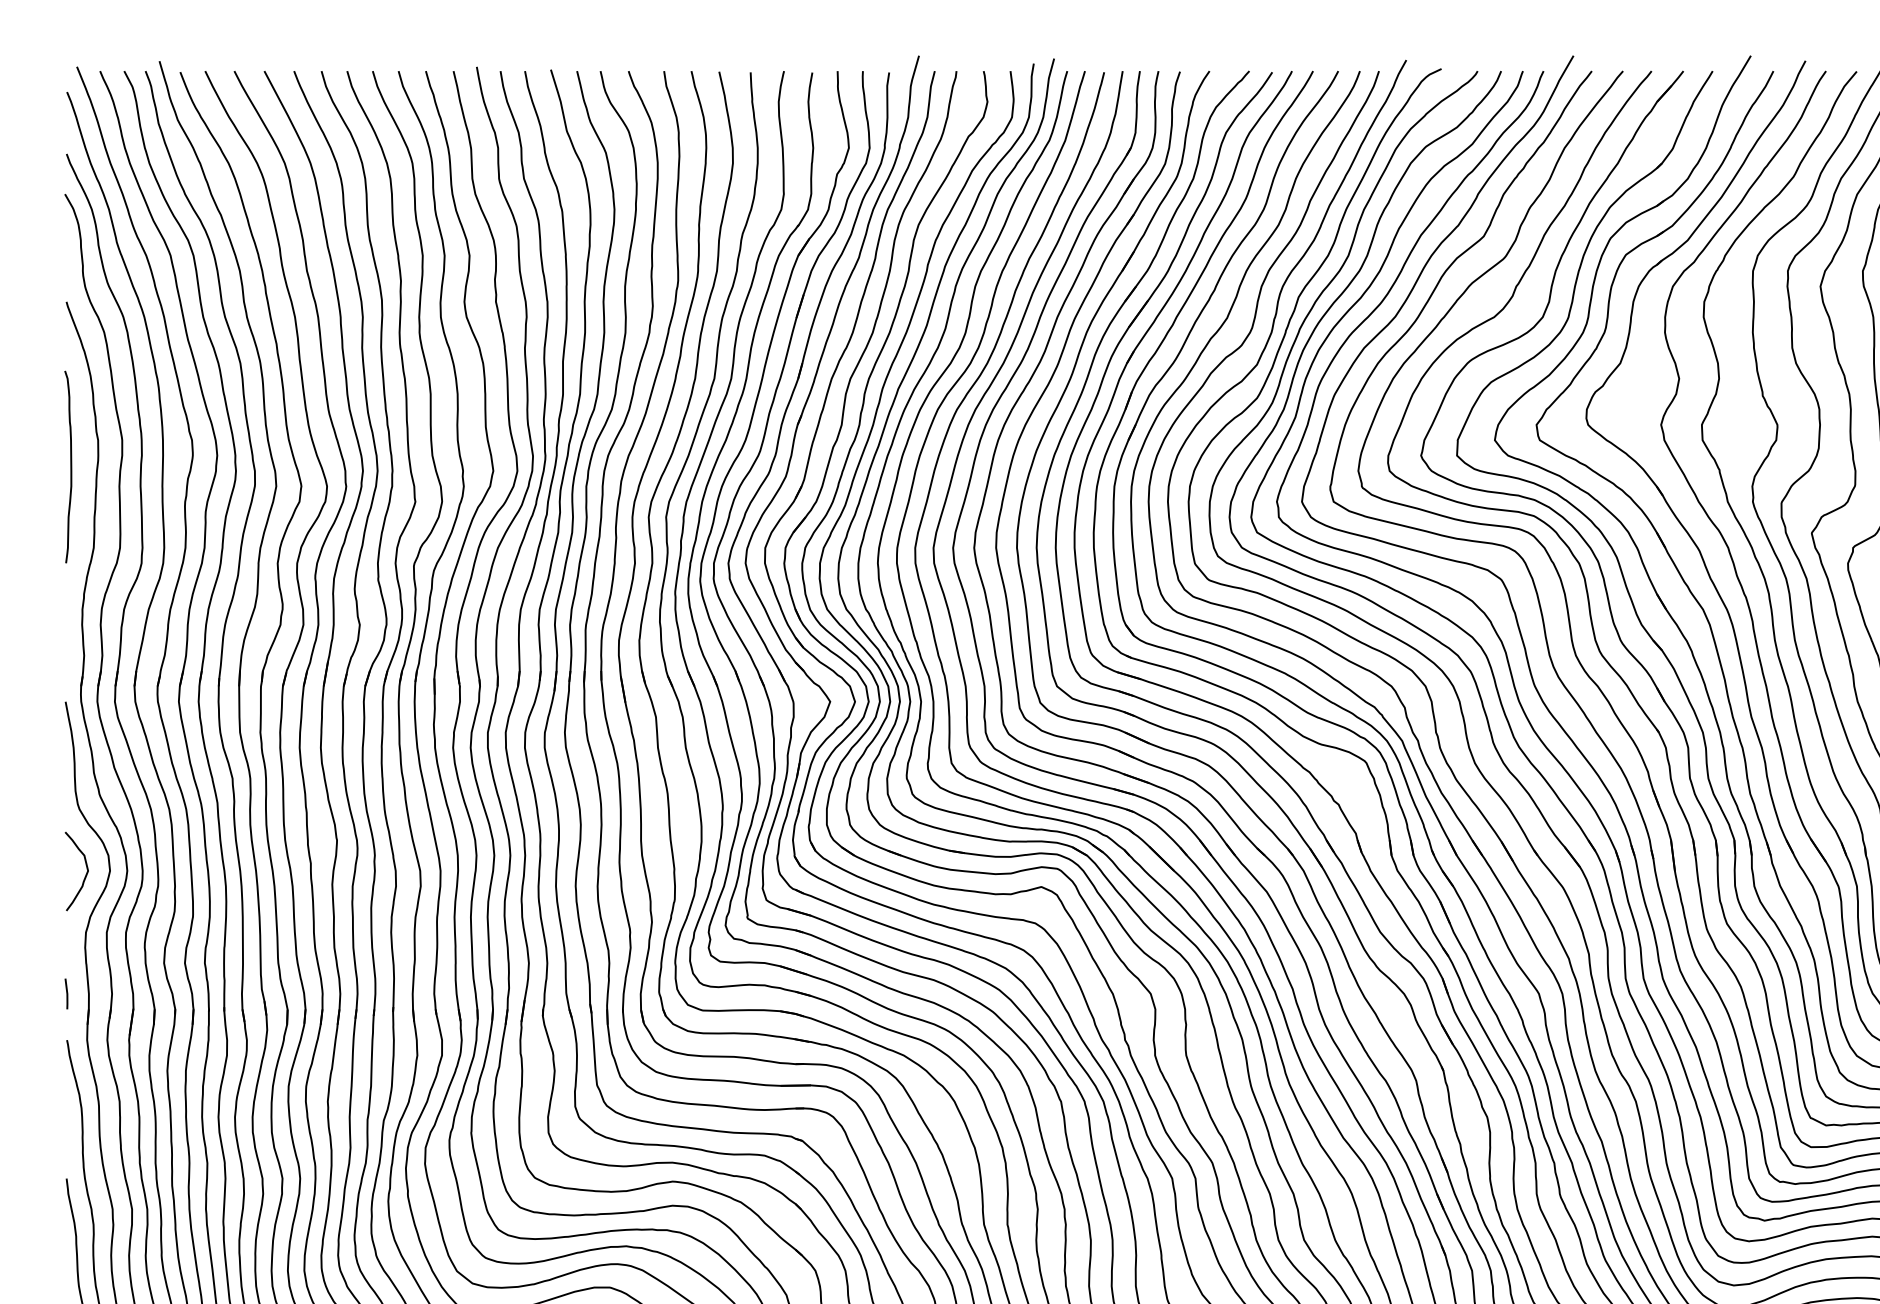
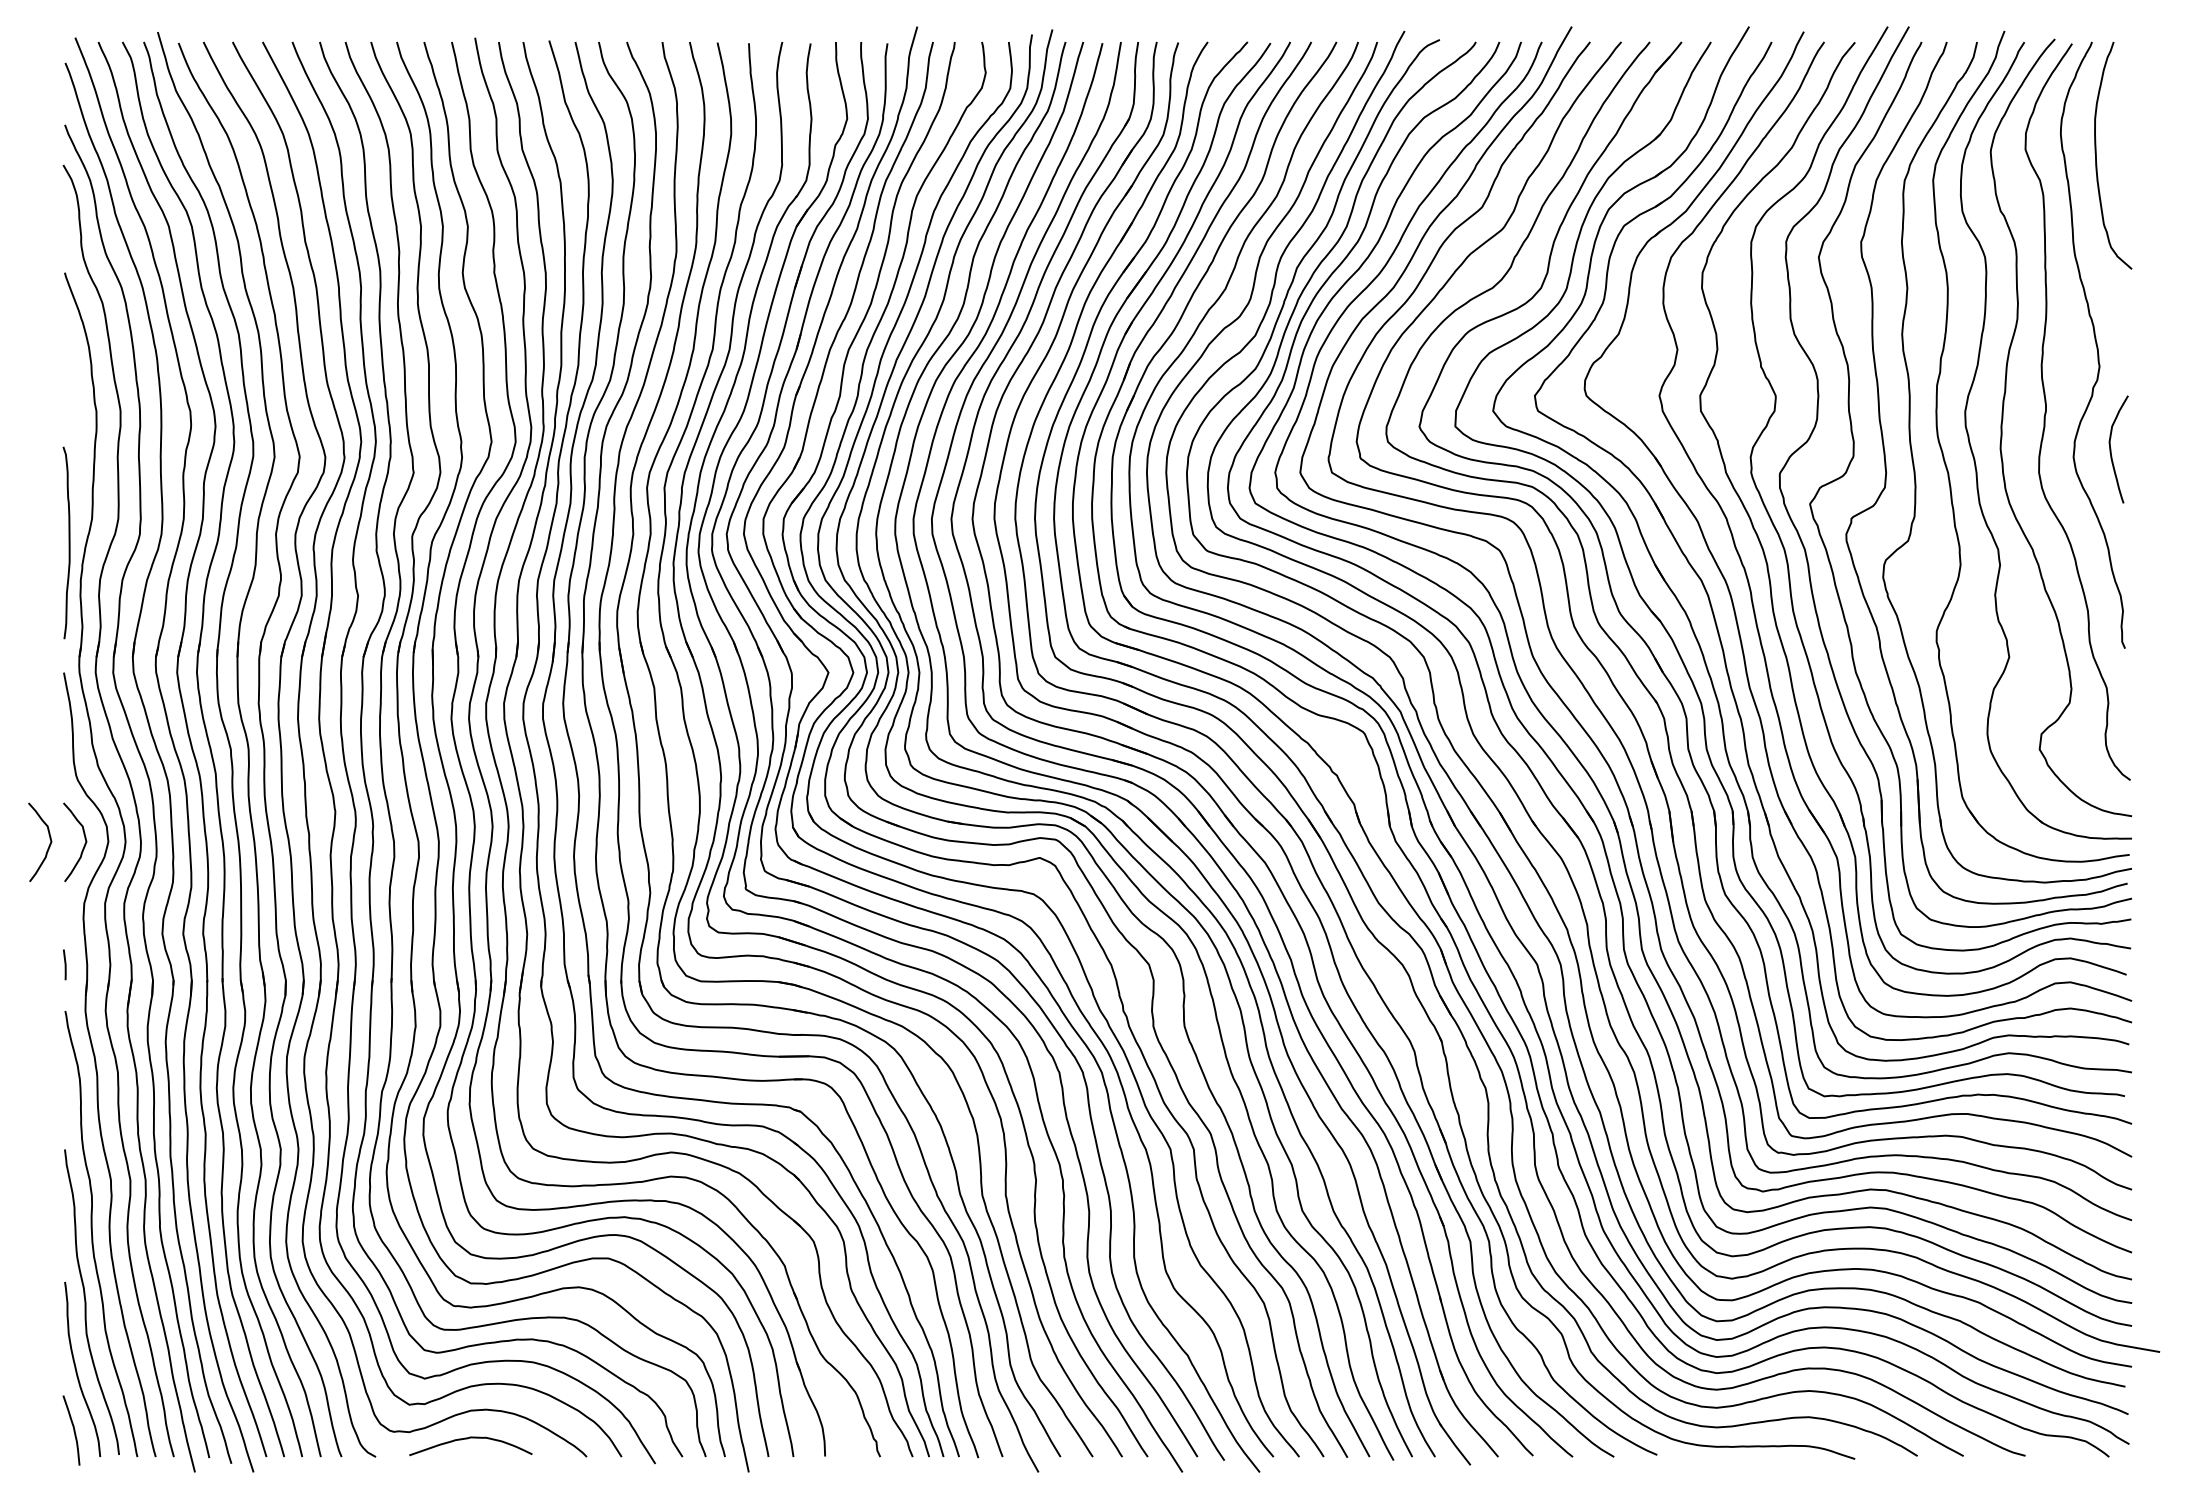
curve: (70, 466) -> (68, 542), moved
curve: (50, 875) -> (48, 846), added

